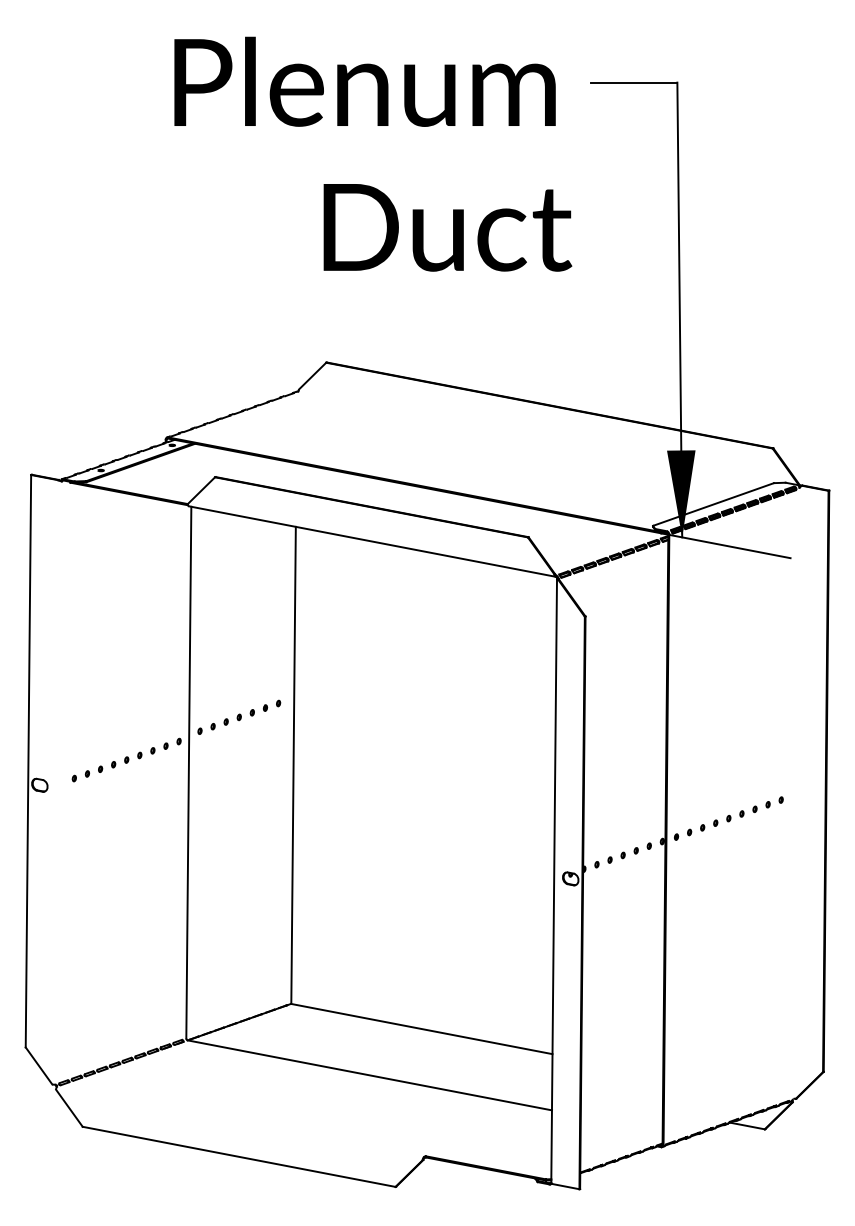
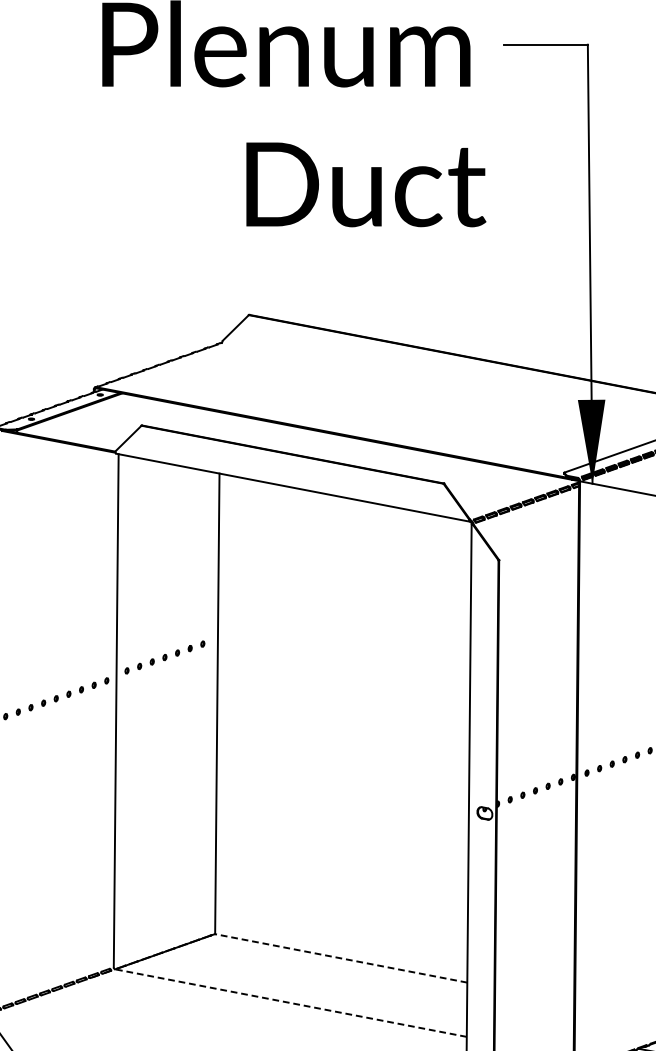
line: (421, 1029) -> (340, 958), solid -> dashed
line: (369, 1075) -> (290, 1003), solid -> dashed

